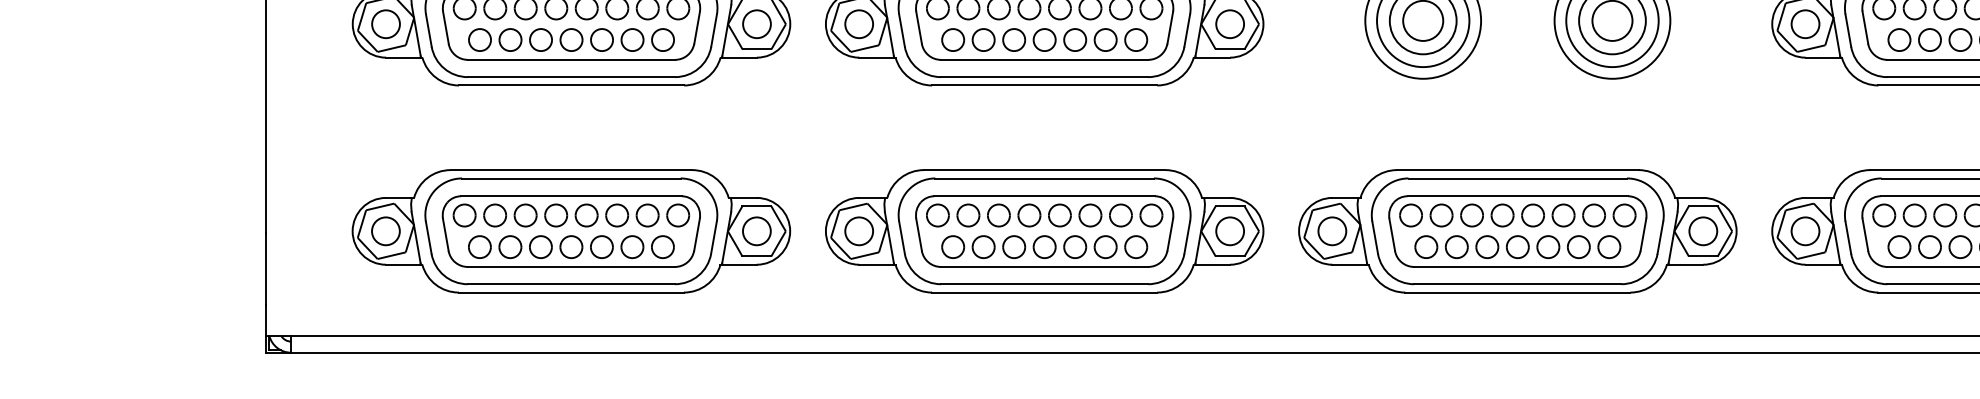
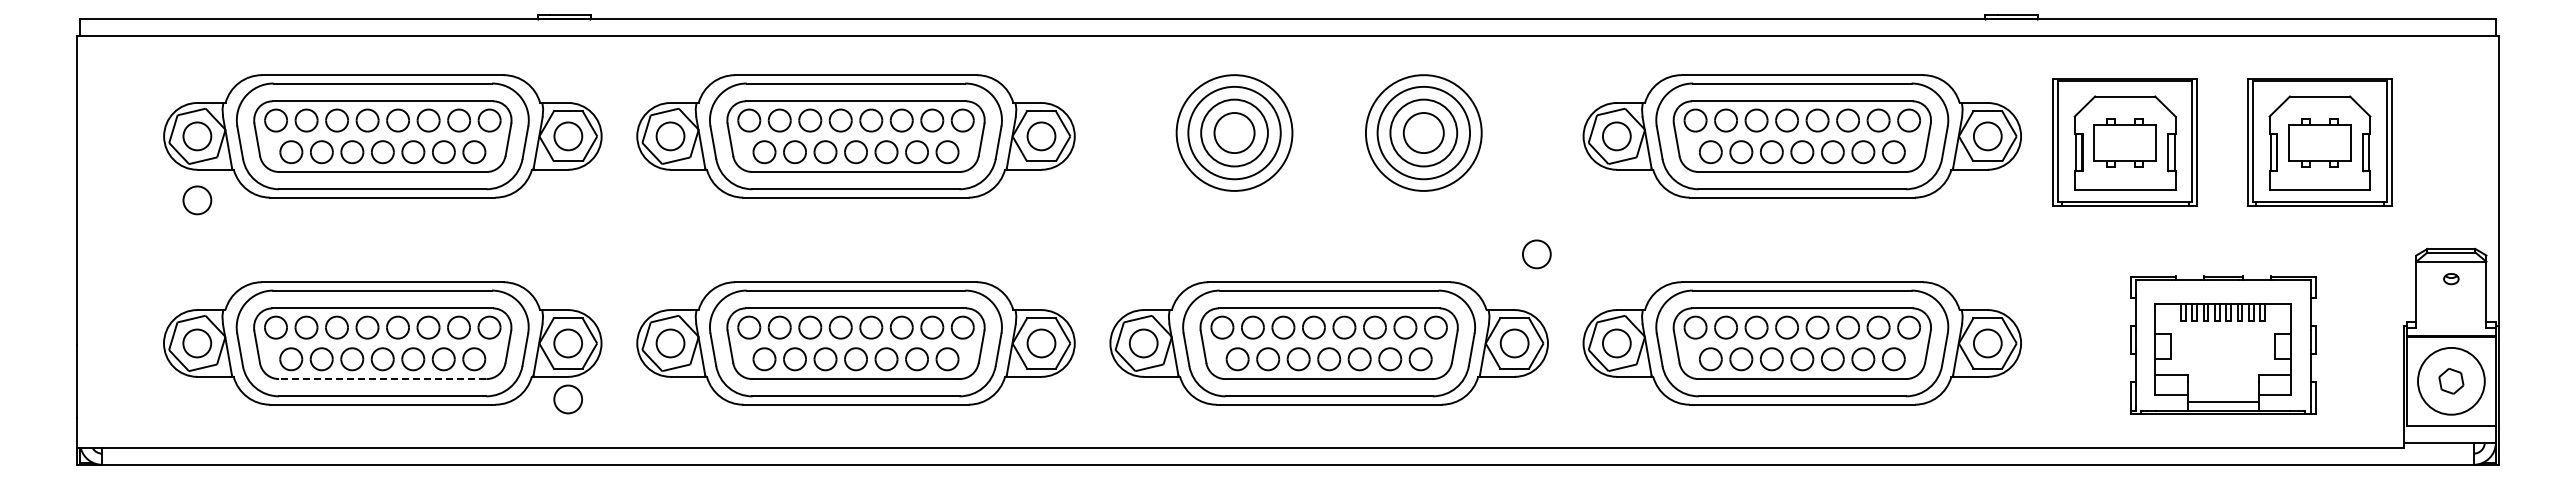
circle: (386, 88) -> (197, 200), added
circle: (1725, 142) -> (1536, 254), added
line: (571, 266) -> (382, 378), solid -> dashed
circle: (756, 287) -> (567, 399), added

